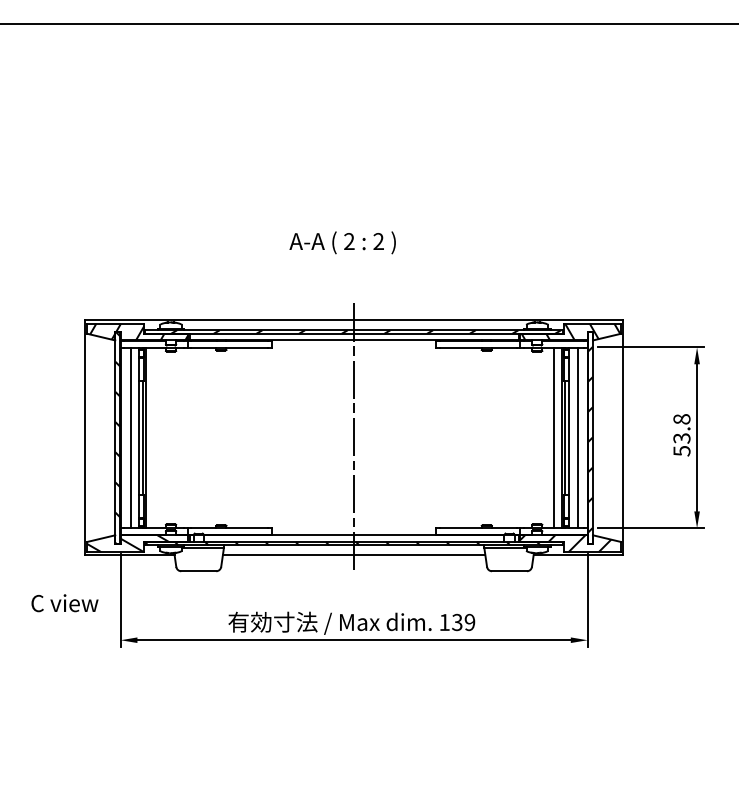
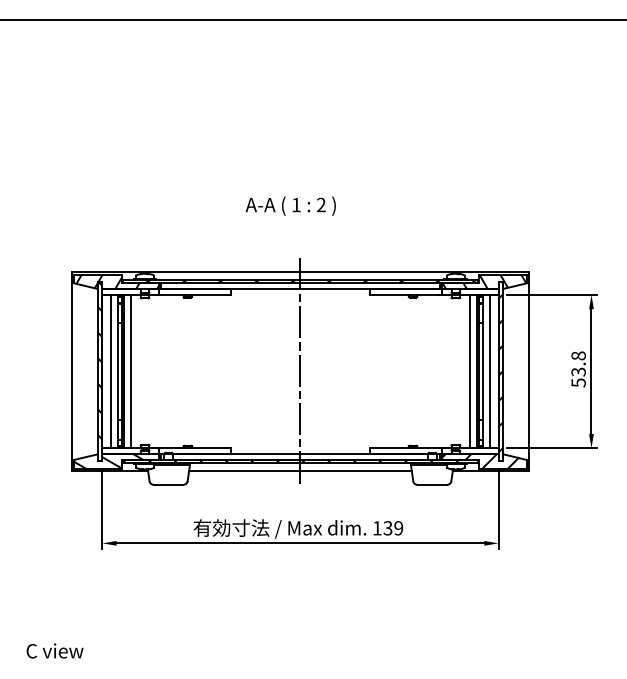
text: (349, 240) -> (296, 204), 2 -> 1
line: (153, 437) -> (130, 371), added
text: (64, 602) -> (54, 650), moved

